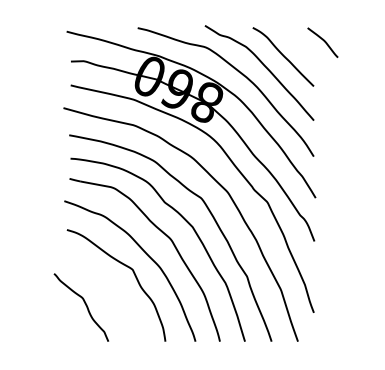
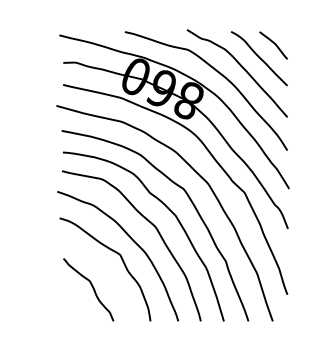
curve: (323, 41) -> (274, 44), moved
curve: (85, 305) -> (92, 287), moved

